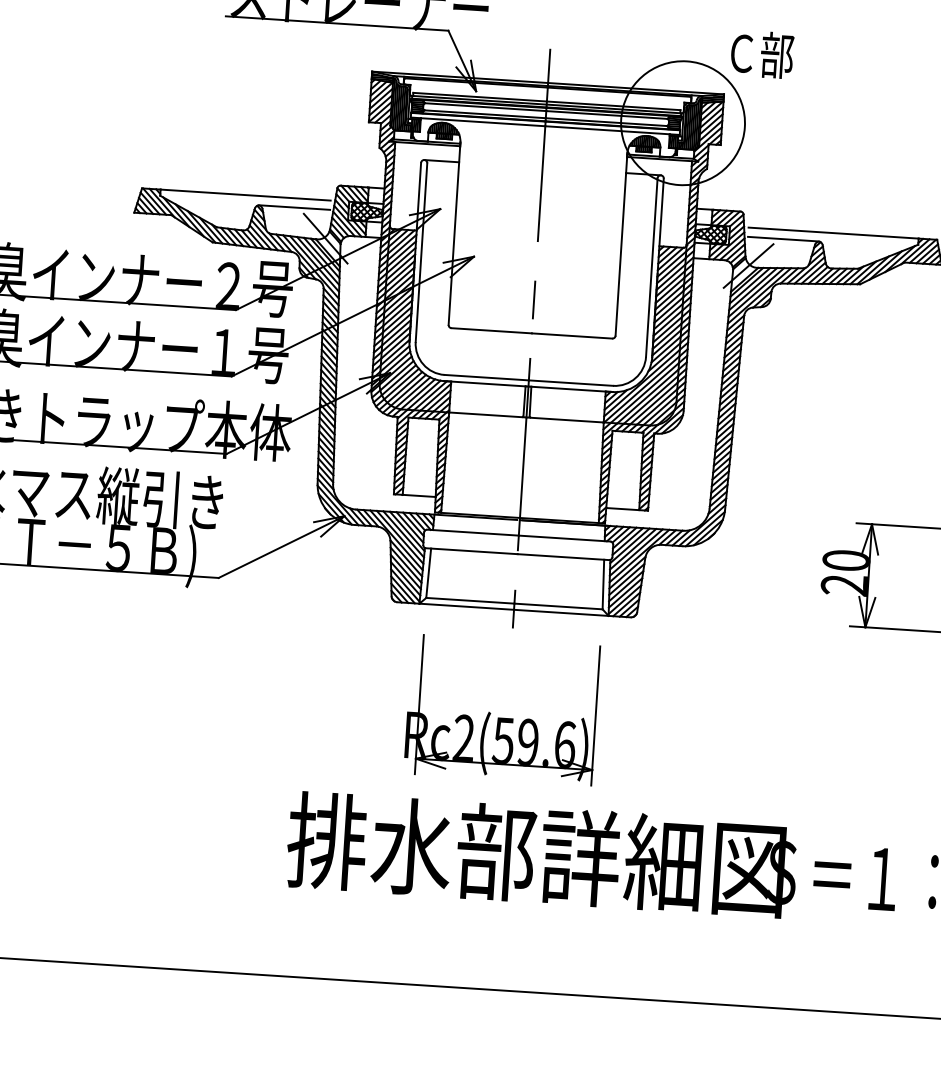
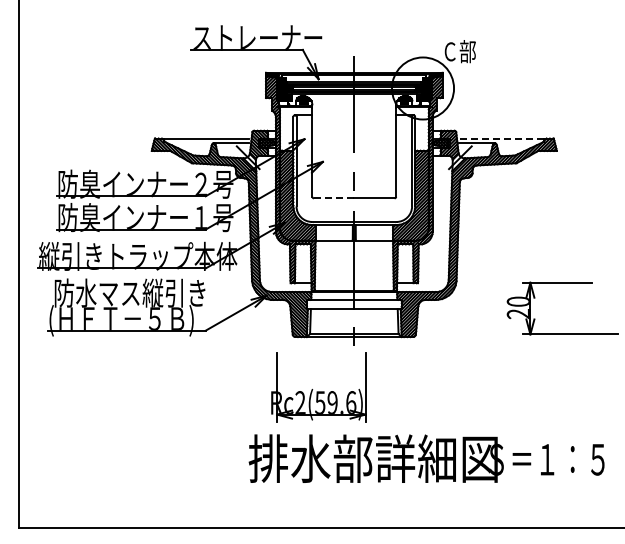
line: (833, 233) -> (501, 138), solid -> dashed
line: (492, 331) -> (334, 198), solid -> dashed
part: (501, 710) -> (318, 387), moved

